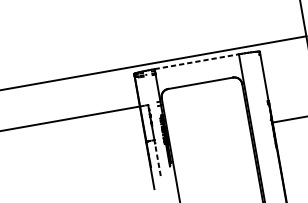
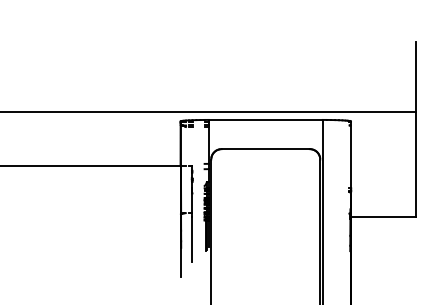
line: (197, 61) -> (266, 119), dashed -> solid
line: (157, 159) -> (191, 239), dashed -> solid

